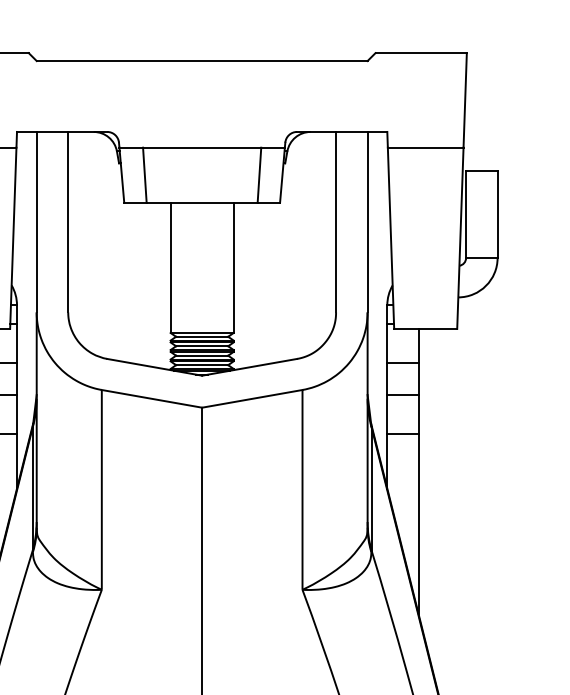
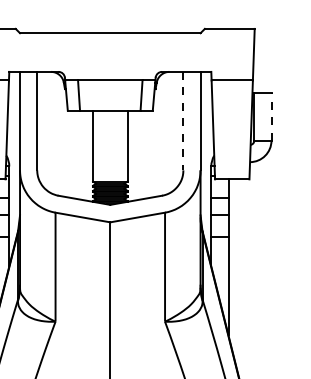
line: (497, 215) -> (271, 117), solid -> dashed
line: (336, 222) -> (183, 121), solid -> dashed

